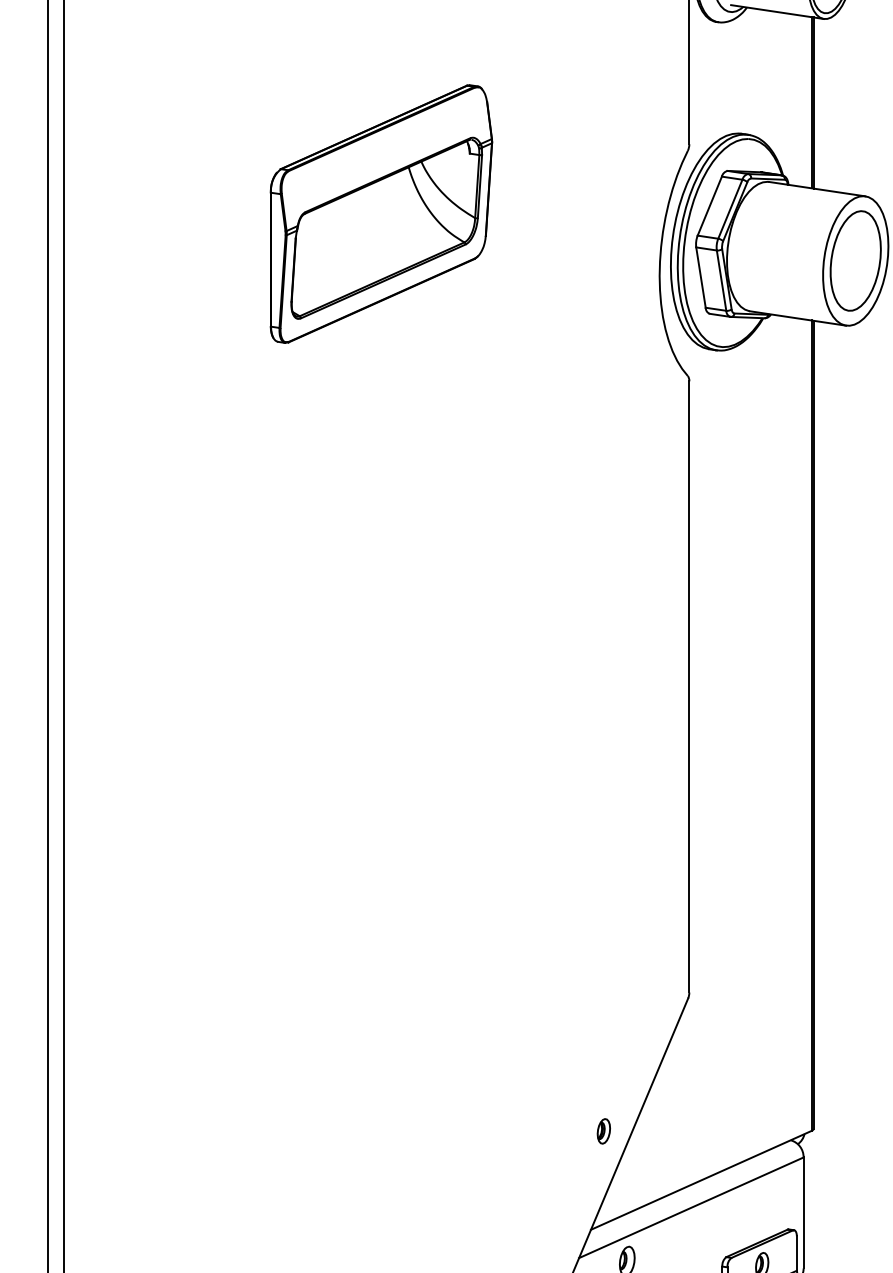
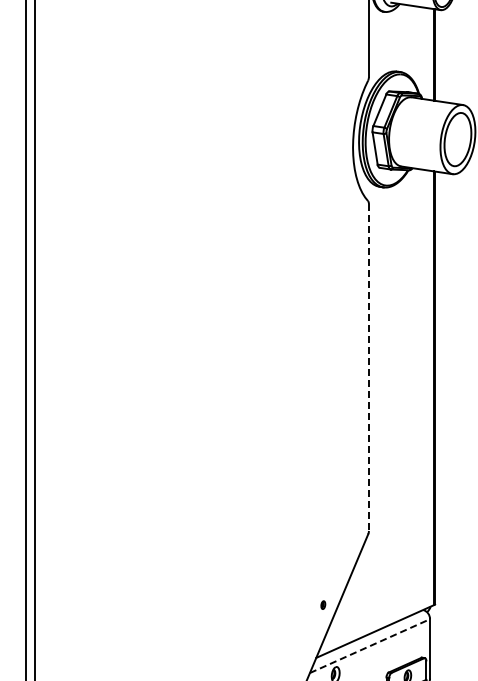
part: (382, 214) -> (204, 114), removed
line: (688, 686) -> (368, 367), solid -> dashed
part: (604, 1129) -> (323, 604), size x0.6
line: (690, 1208) -> (369, 646), solid -> dashed

